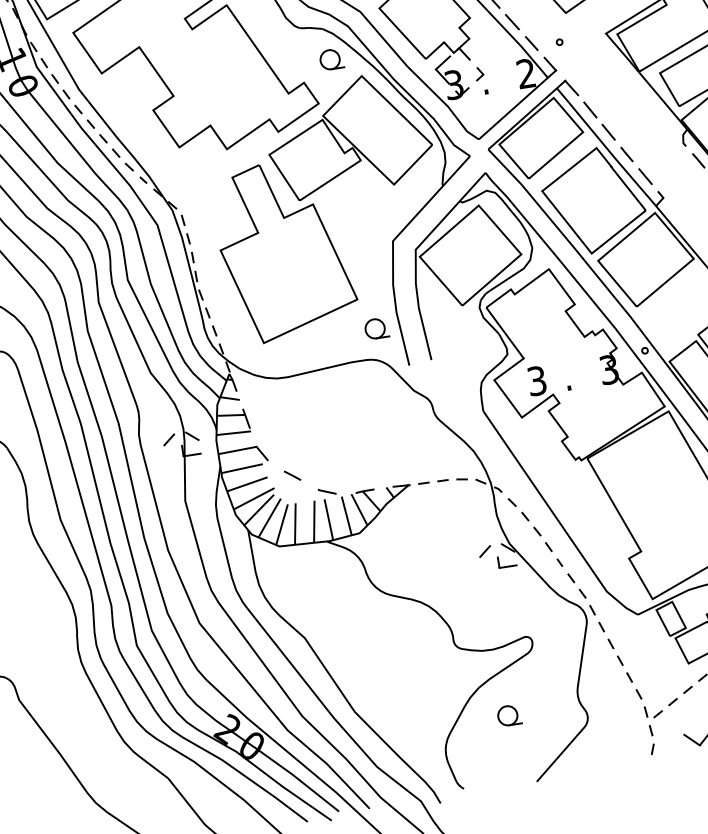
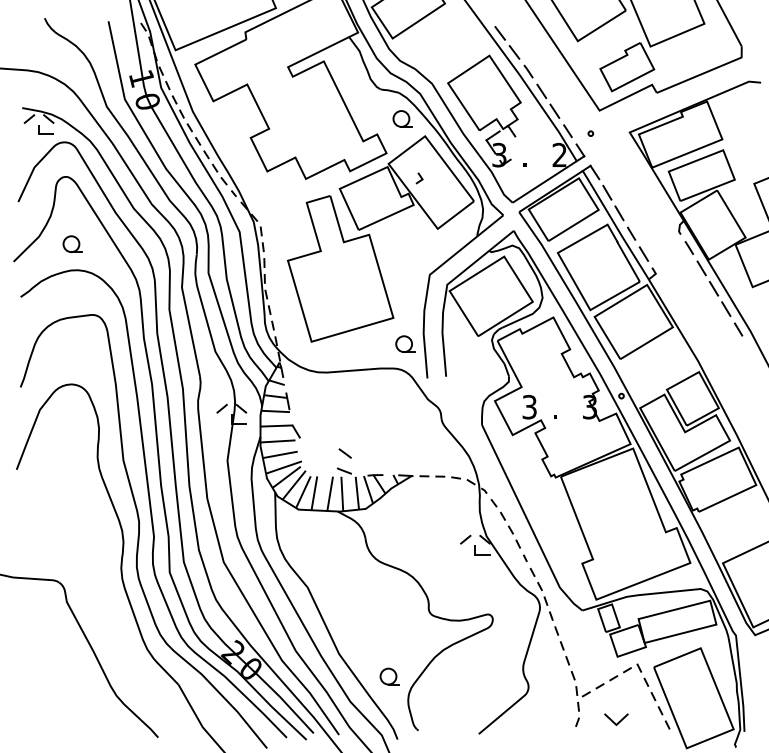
line: (480, 73) -> (420, 178), moved
line: (291, 475) -> (344, 453), moved
part: (508, 715) -> (389, 676), moved

